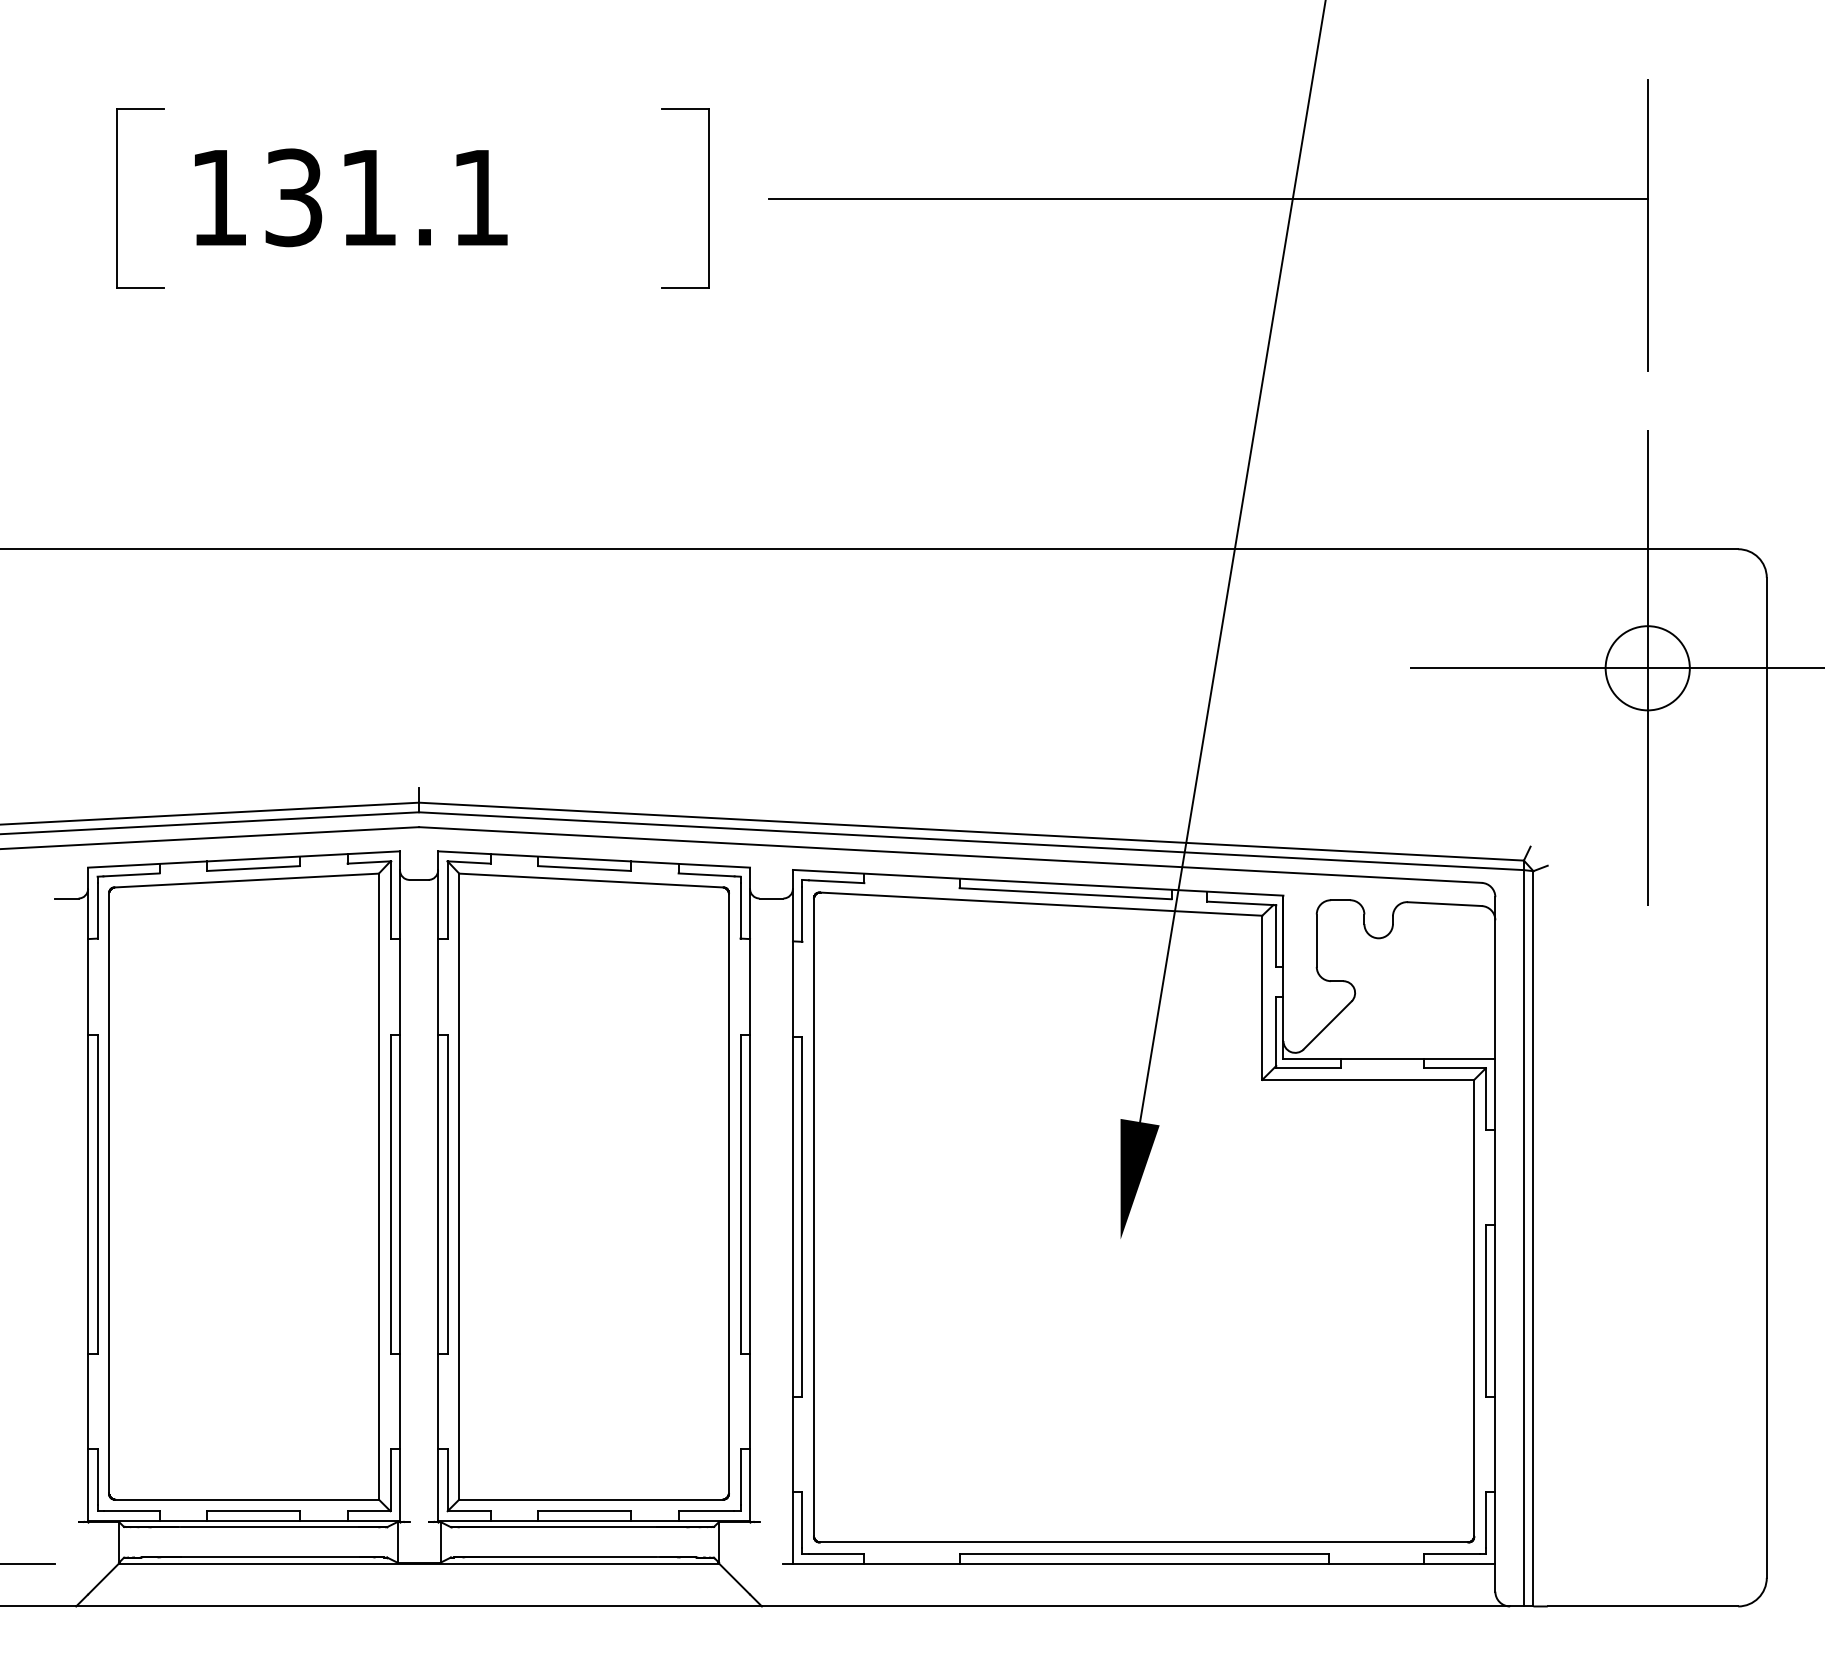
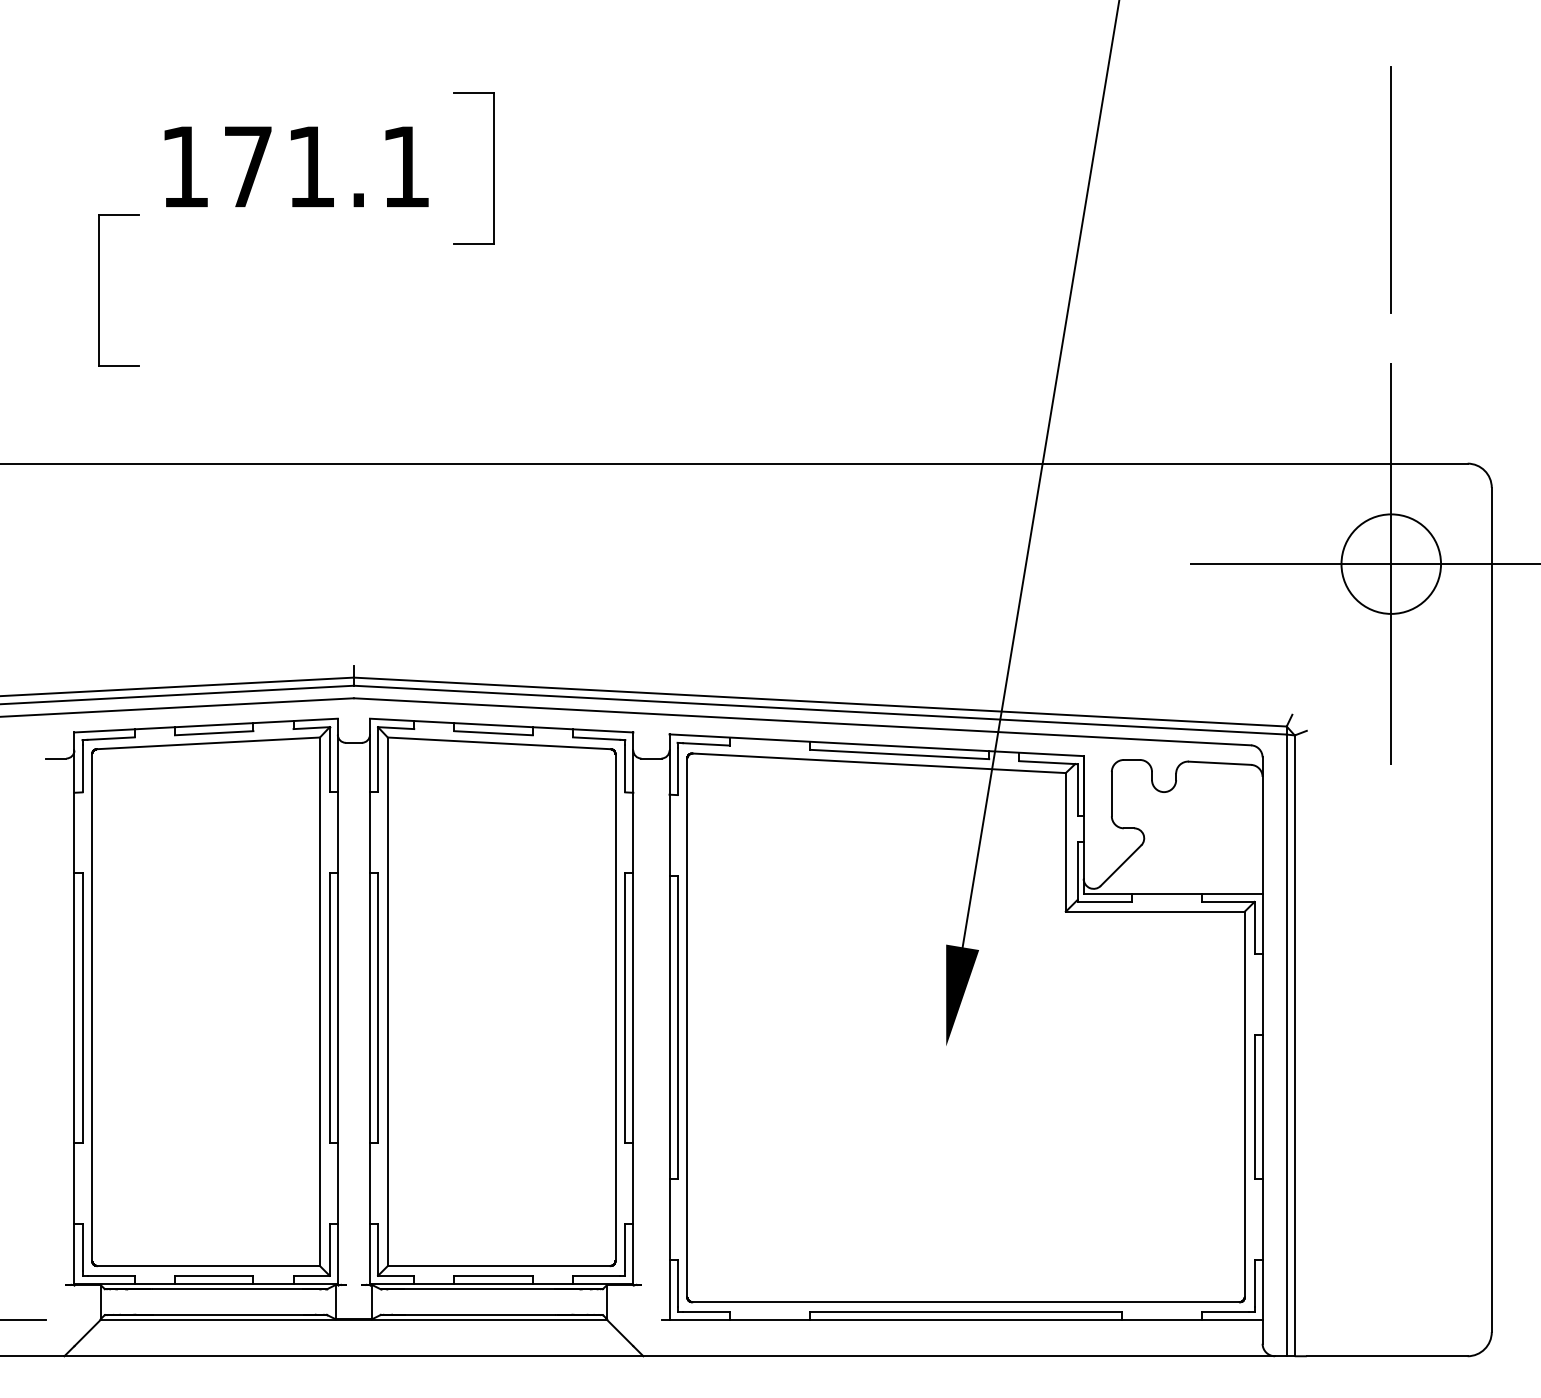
text: (293, 197) -> (247, 166), 131.1 -> 171.1
part: (117, 198) -> (99, 289), moved
part: (708, 198) -> (493, 168), moved
line: (1207, 198) -> (1019, 167), removed
circle: (1647, 668) -> (1391, 564), size x1.4

